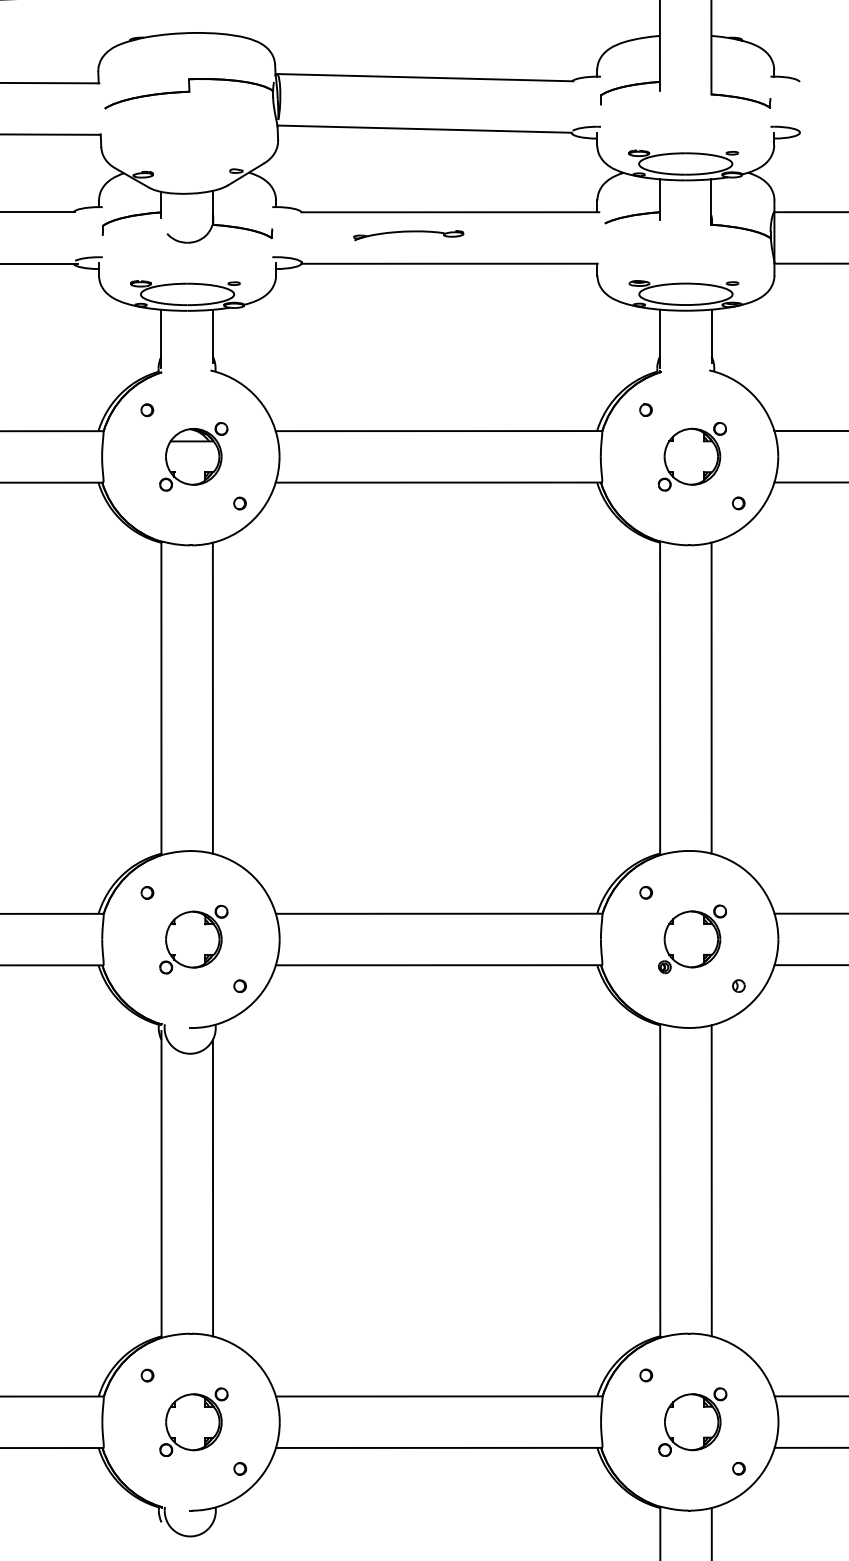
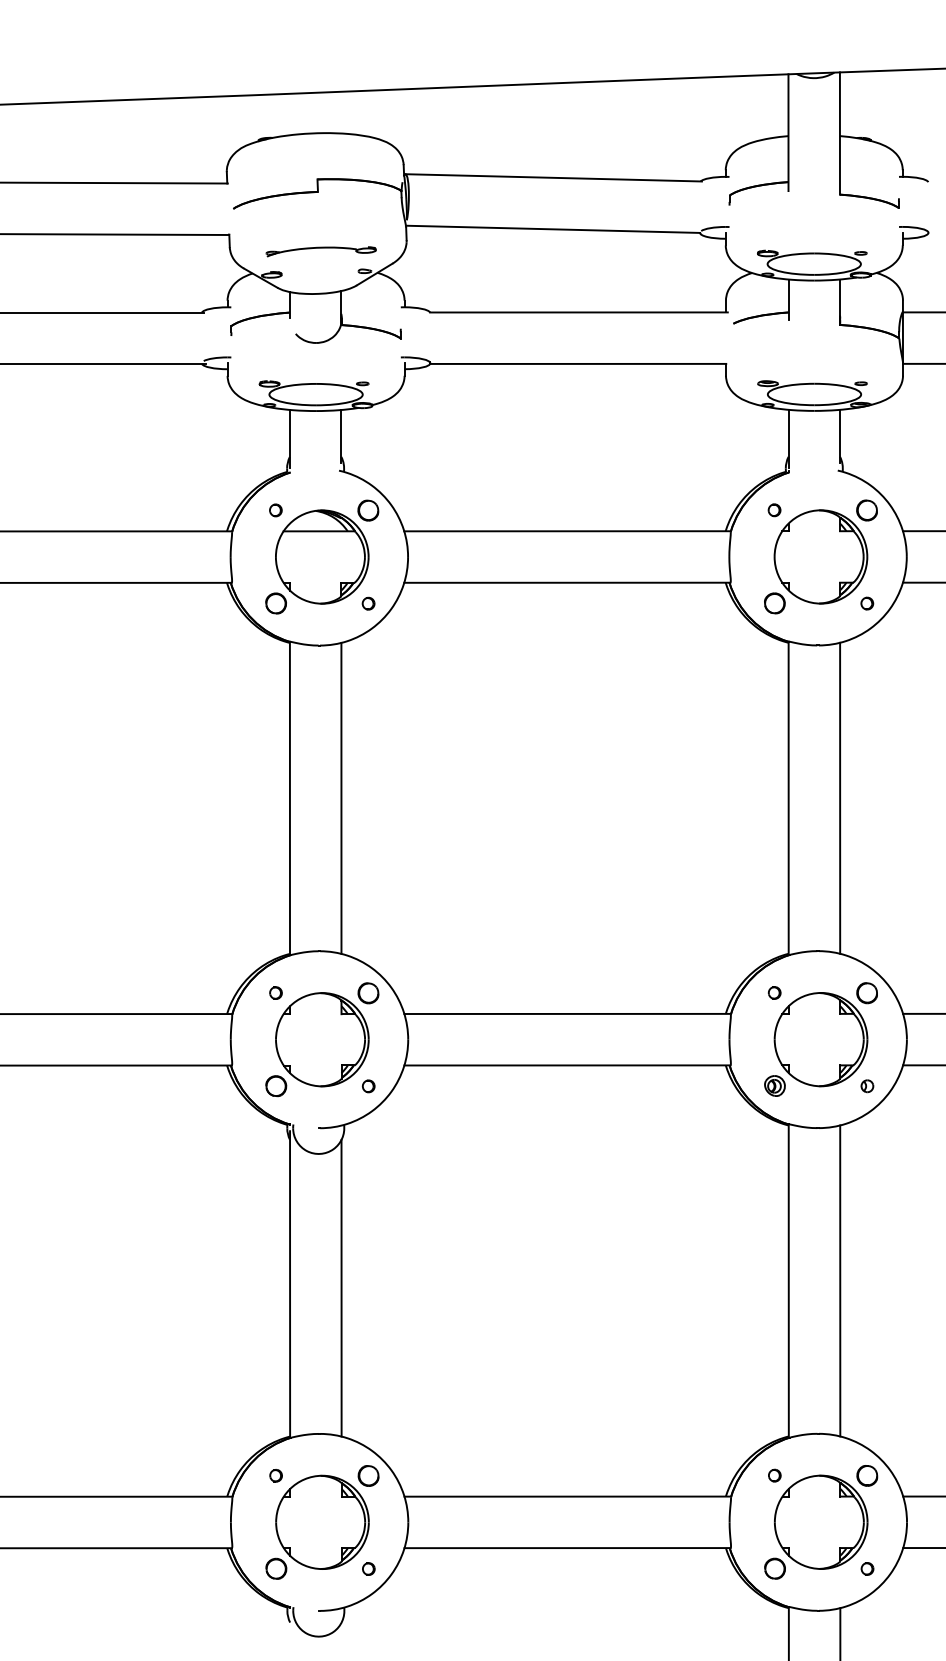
part: (407, 235) -> (320, 251), moved
part: (193, 456) -> (322, 556), size x1.67
part: (691, 456) -> (820, 556), size x1.67
part: (193, 939) -> (322, 1039), size x1.67
part: (691, 939) -> (820, 1039), size x1.67
part: (193, 1422) -> (322, 1522), size x1.67
part: (692, 1422) -> (821, 1522), size x1.67

